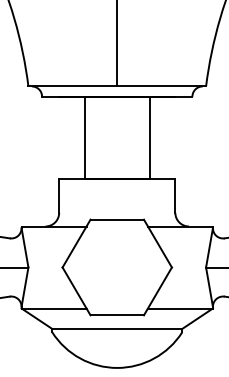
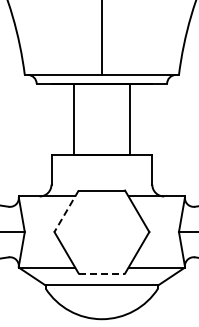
line: (76, 243) -> (66, 211), solid -> dashed
line: (117, 315) -> (102, 273), solid -> dashed

